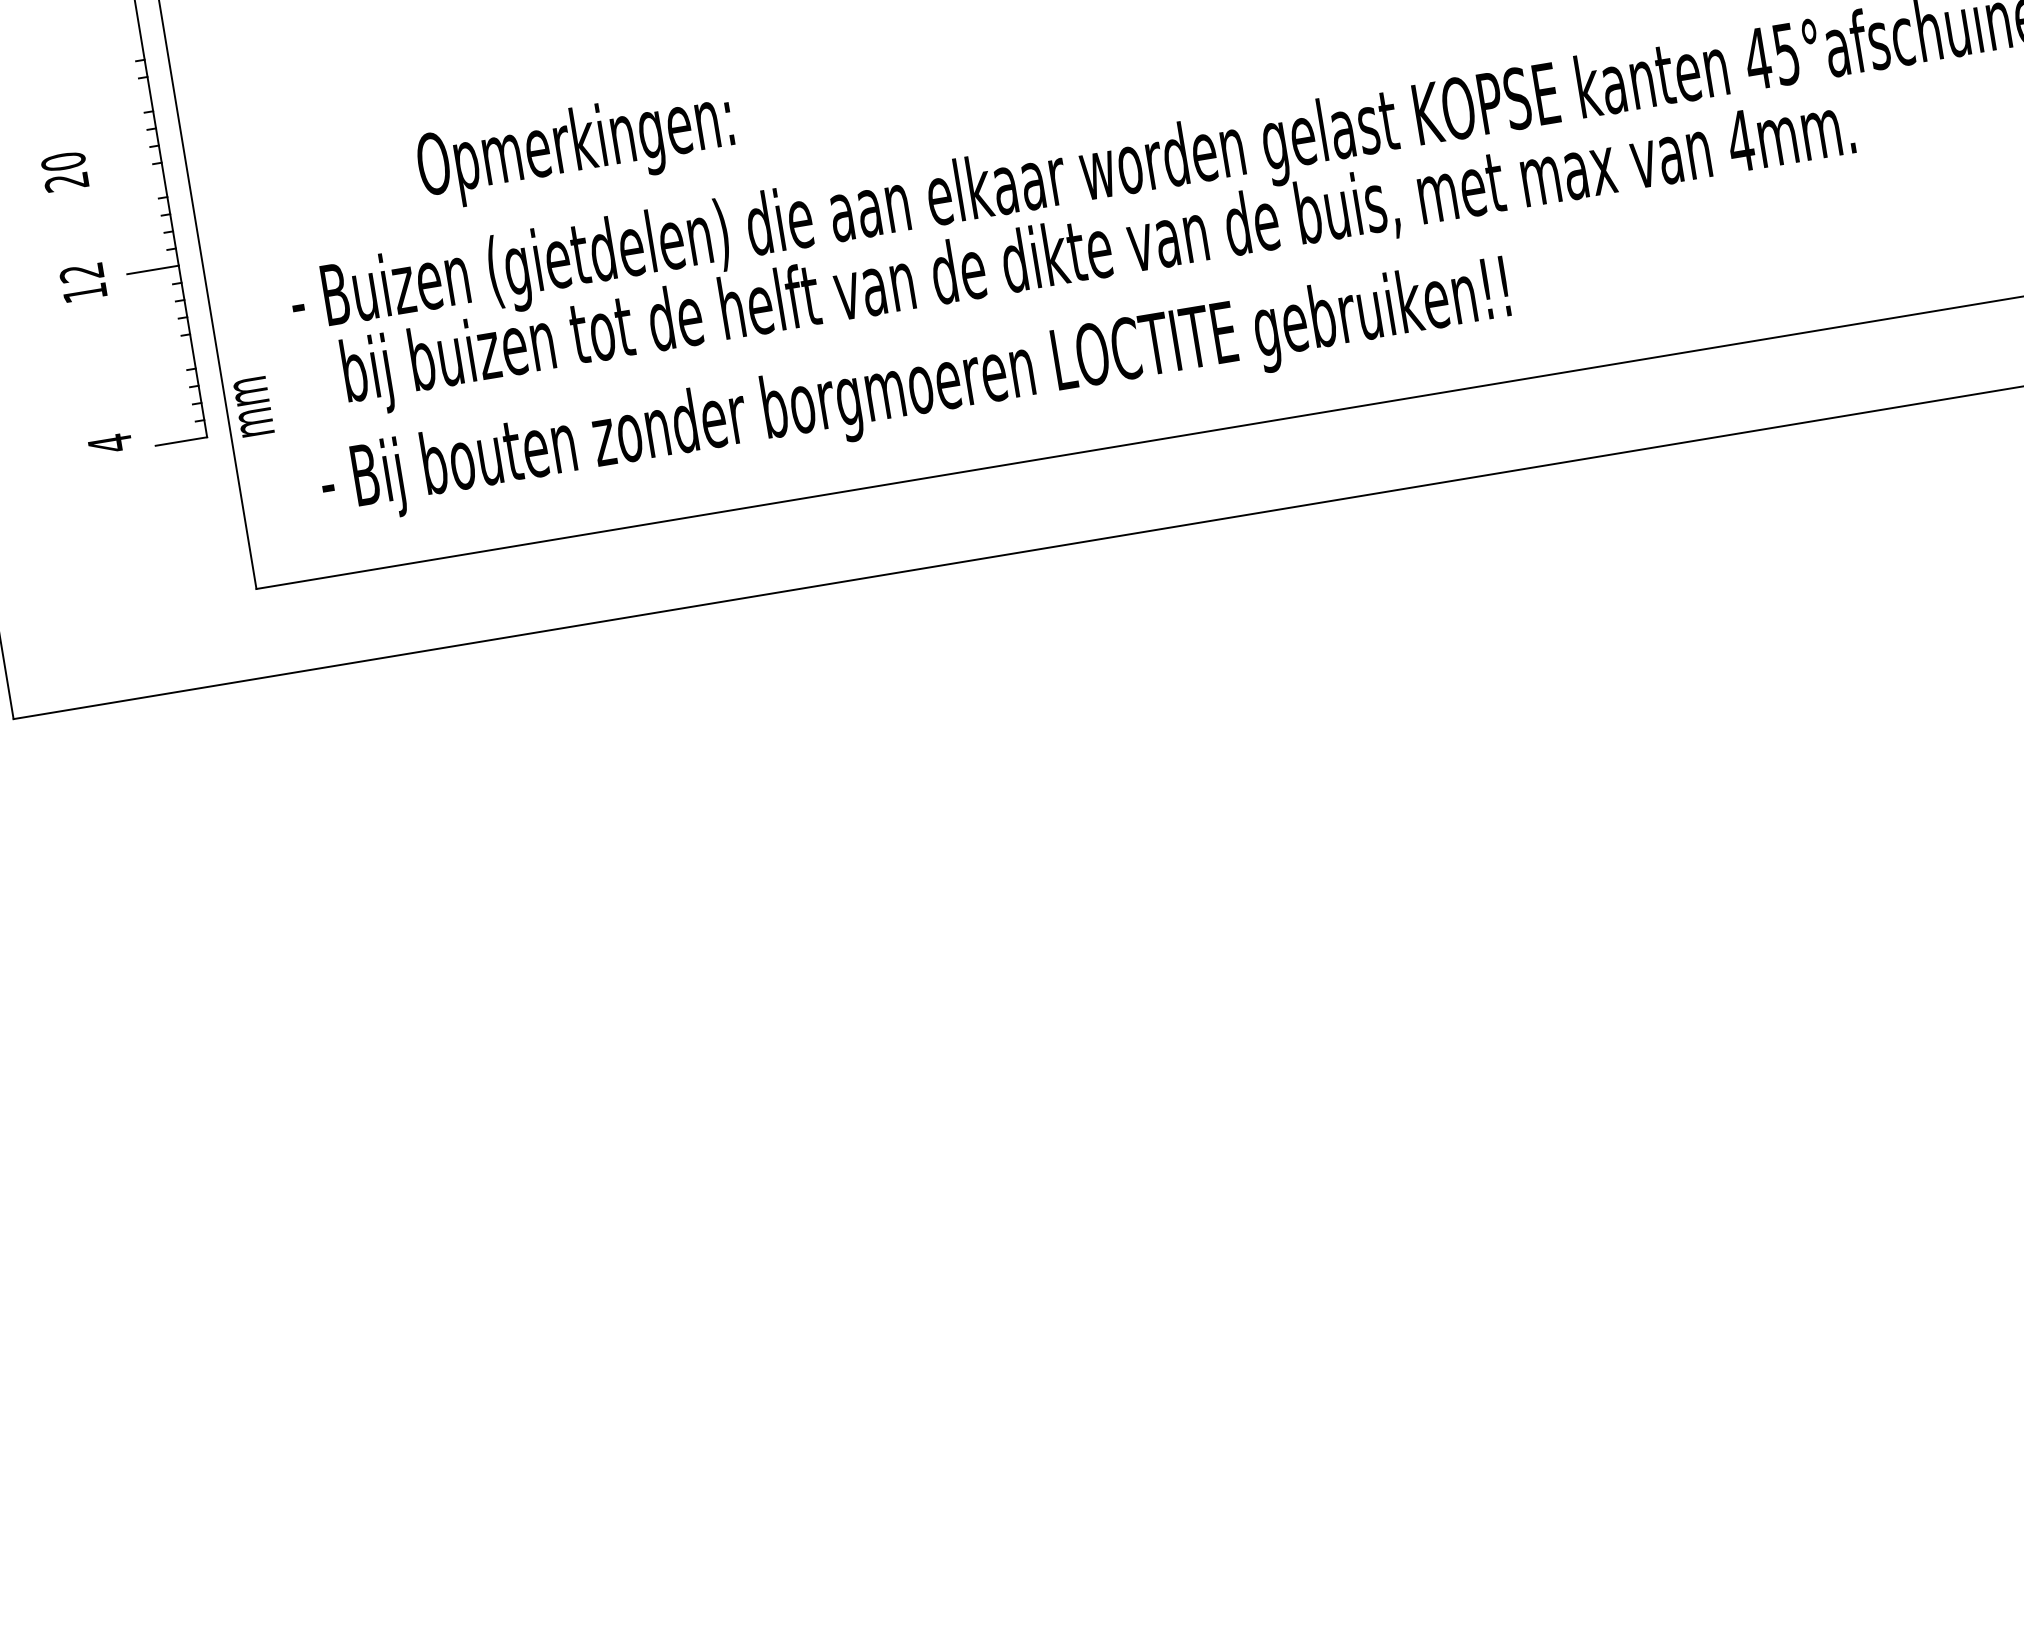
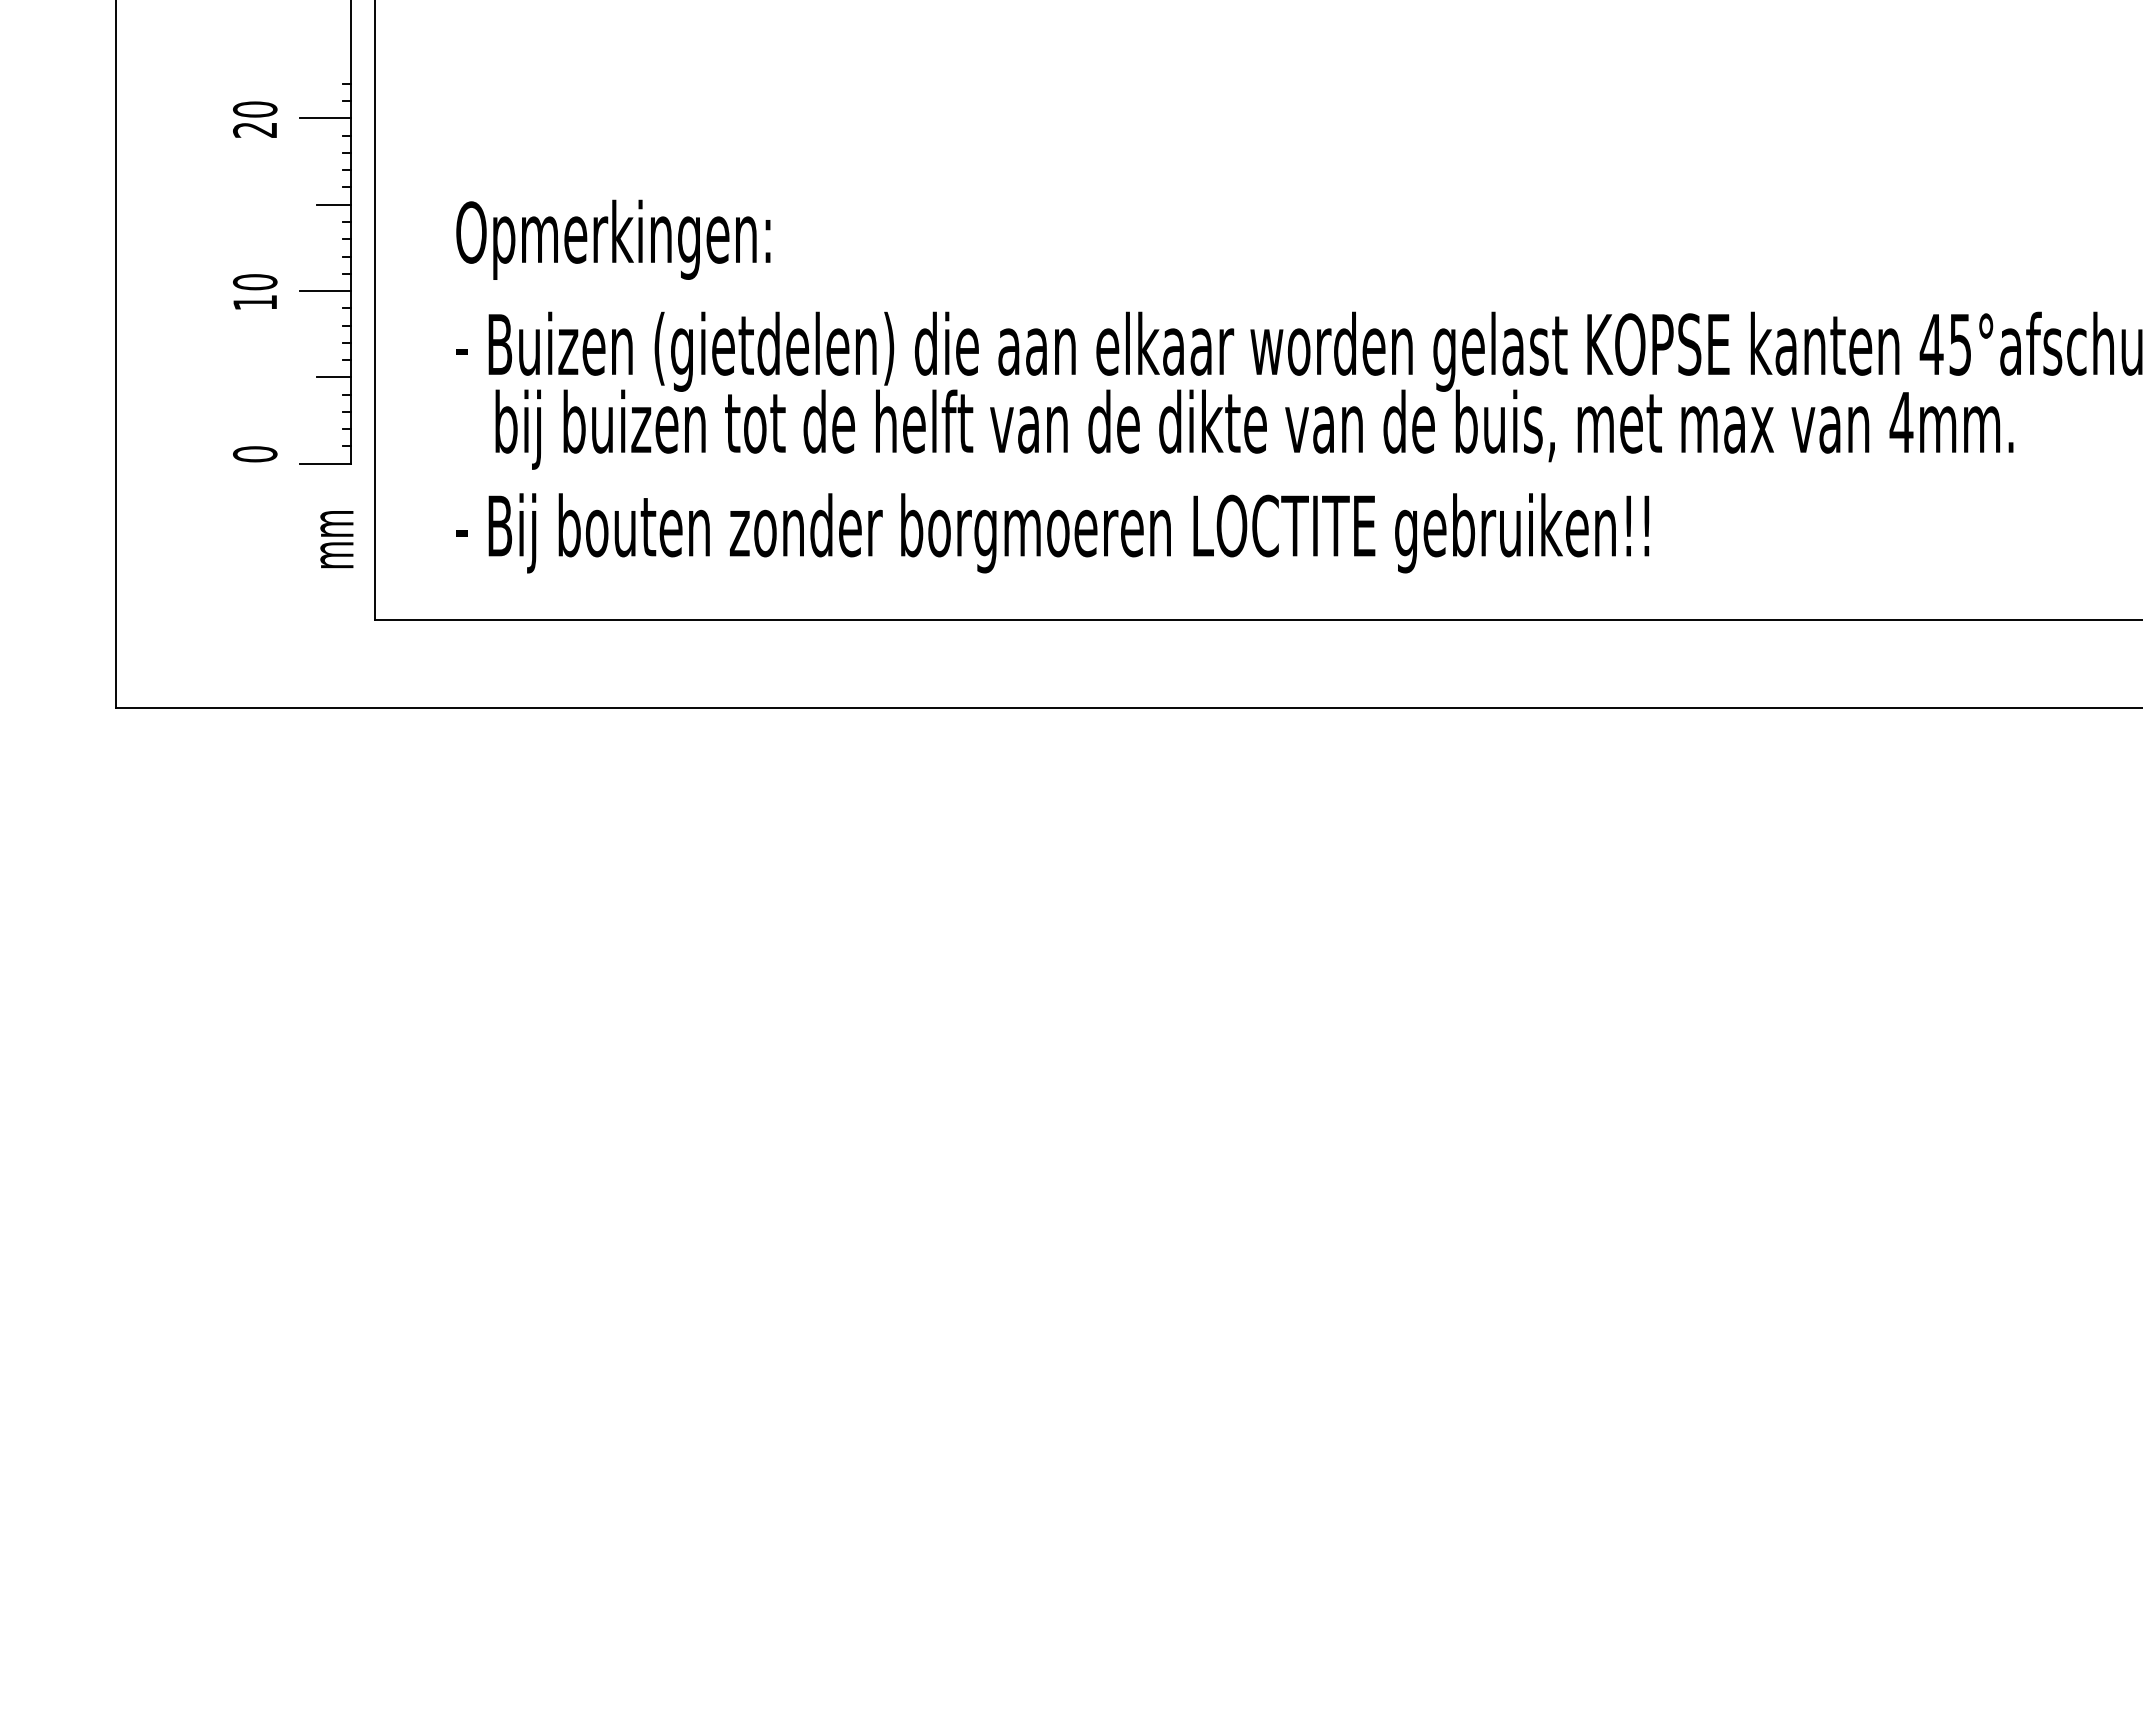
line: (124, 98) -> (325, 118), added
text: (575, 147) -> (613, 239), moved
text: (65, 171) -> (255, 119), moved
line: (146, 182) -> (333, 204), added
text: (82, 272) -> (255, 282), 12 -> 10
line: (175, 354) -> (333, 377), added
text: (253, 406) -> (336, 539), moved
text: (110, 442) -> (255, 453), 4 -> 0

